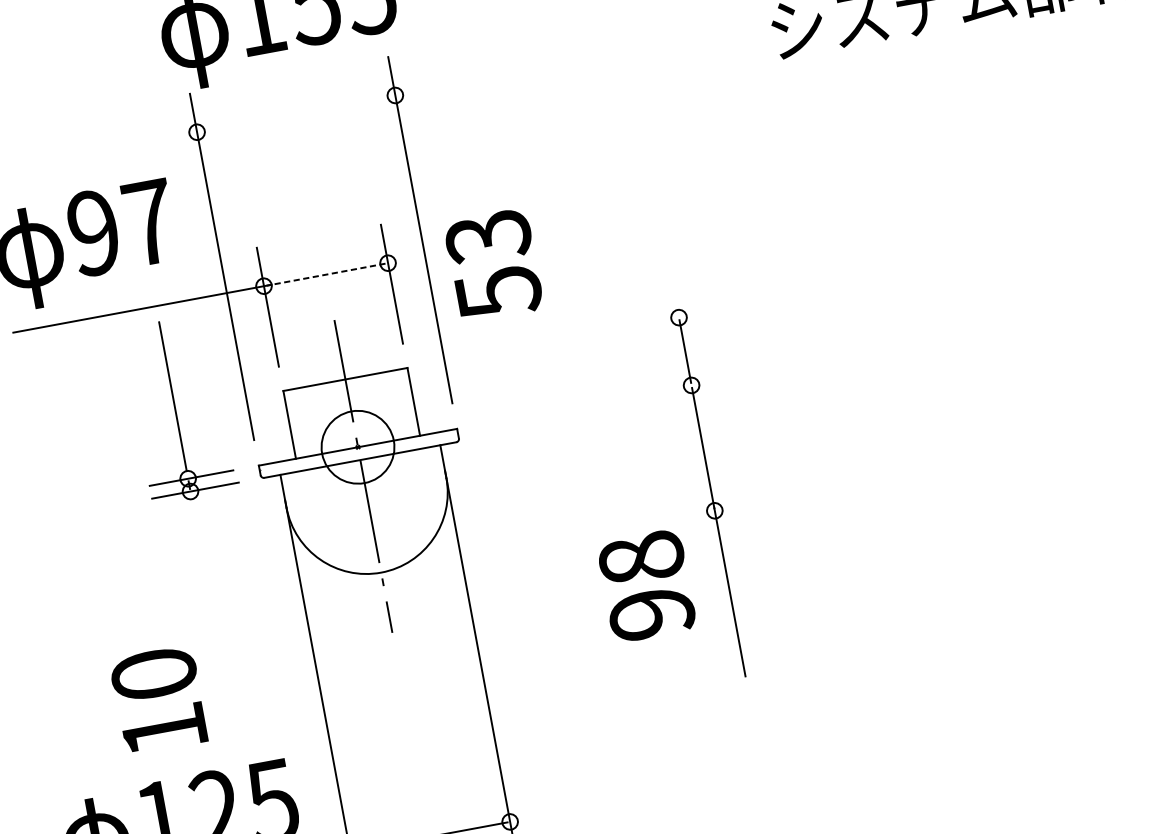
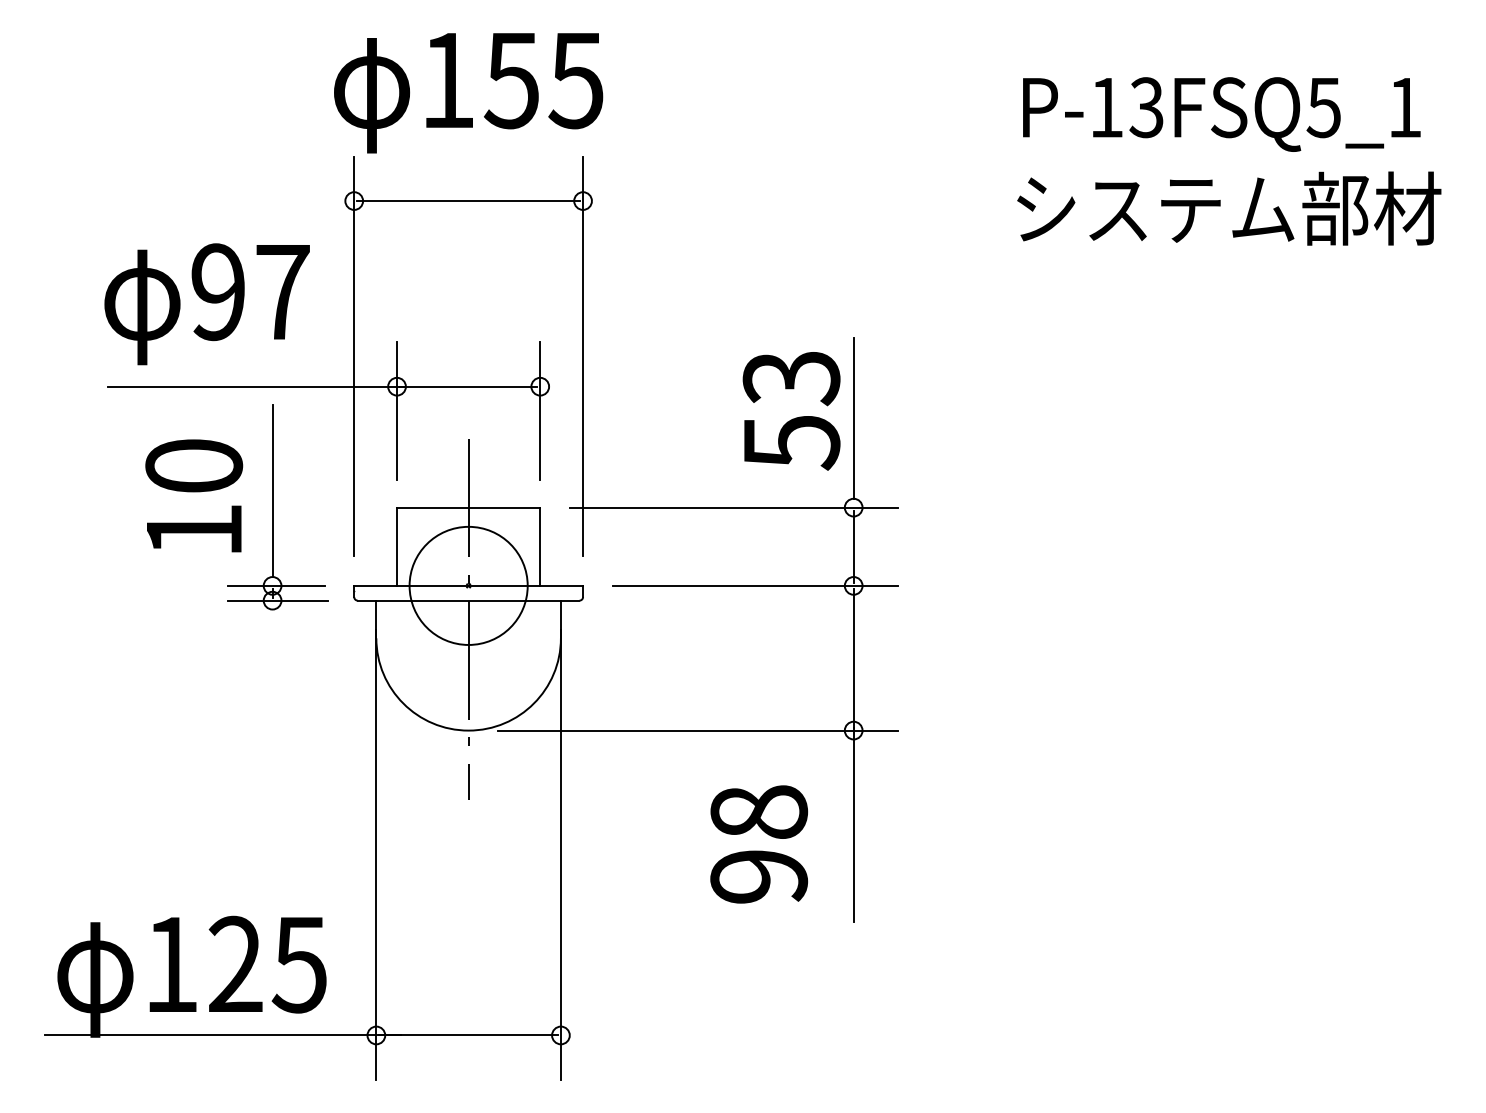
line: (296, 114) -> (468, 201), added
line: (664, 240) -> (853, 418), added
text: (493, 265) -> (791, 411), moved
line: (325, 274) -> (468, 386), dashed -> solid
line: (574, 336) -> (733, 507), added
line: (605, 401) -> (754, 585), added
circle: (357, 446) -> (468, 585), size x1.43
line: (579, 535) -> (697, 730), added
text: (647, 586) -> (759, 844), moved
text: (159, 699) -> (194, 495), moved

